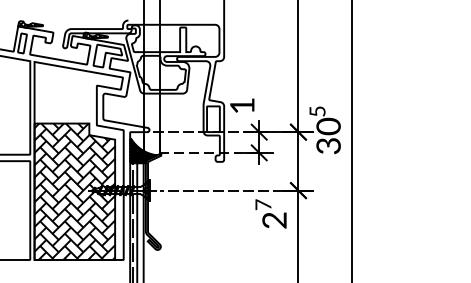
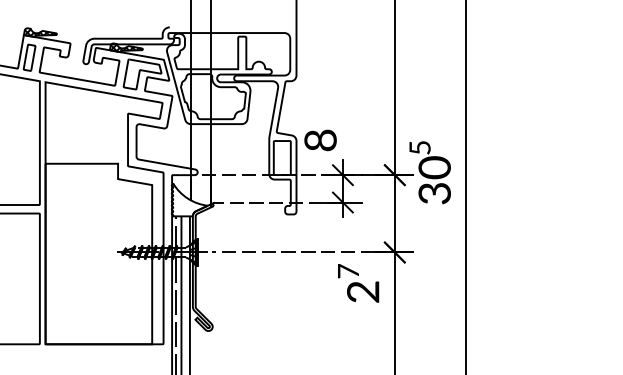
text: (242, 105) -> (320, 139), 1 -> 8
hatch: (142, 150) -> (188, 199), removed
hatch: (74, 191) -> (98, 253), removed

